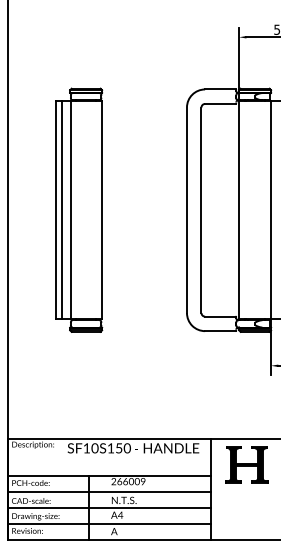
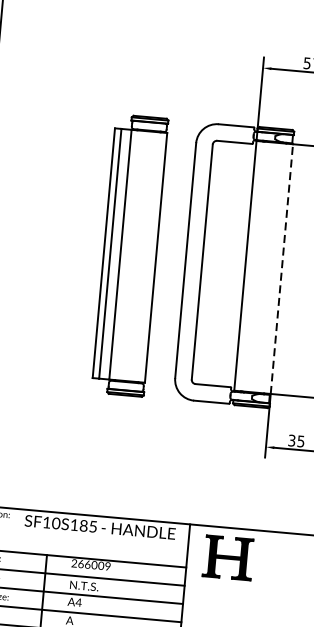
part: (79, 209) -> (130, 254), moved
line: (271, 209) -> (282, 268), solid -> dashed
text: (122, 448) -> (87, 526), SF10S150 -> SF10S185

